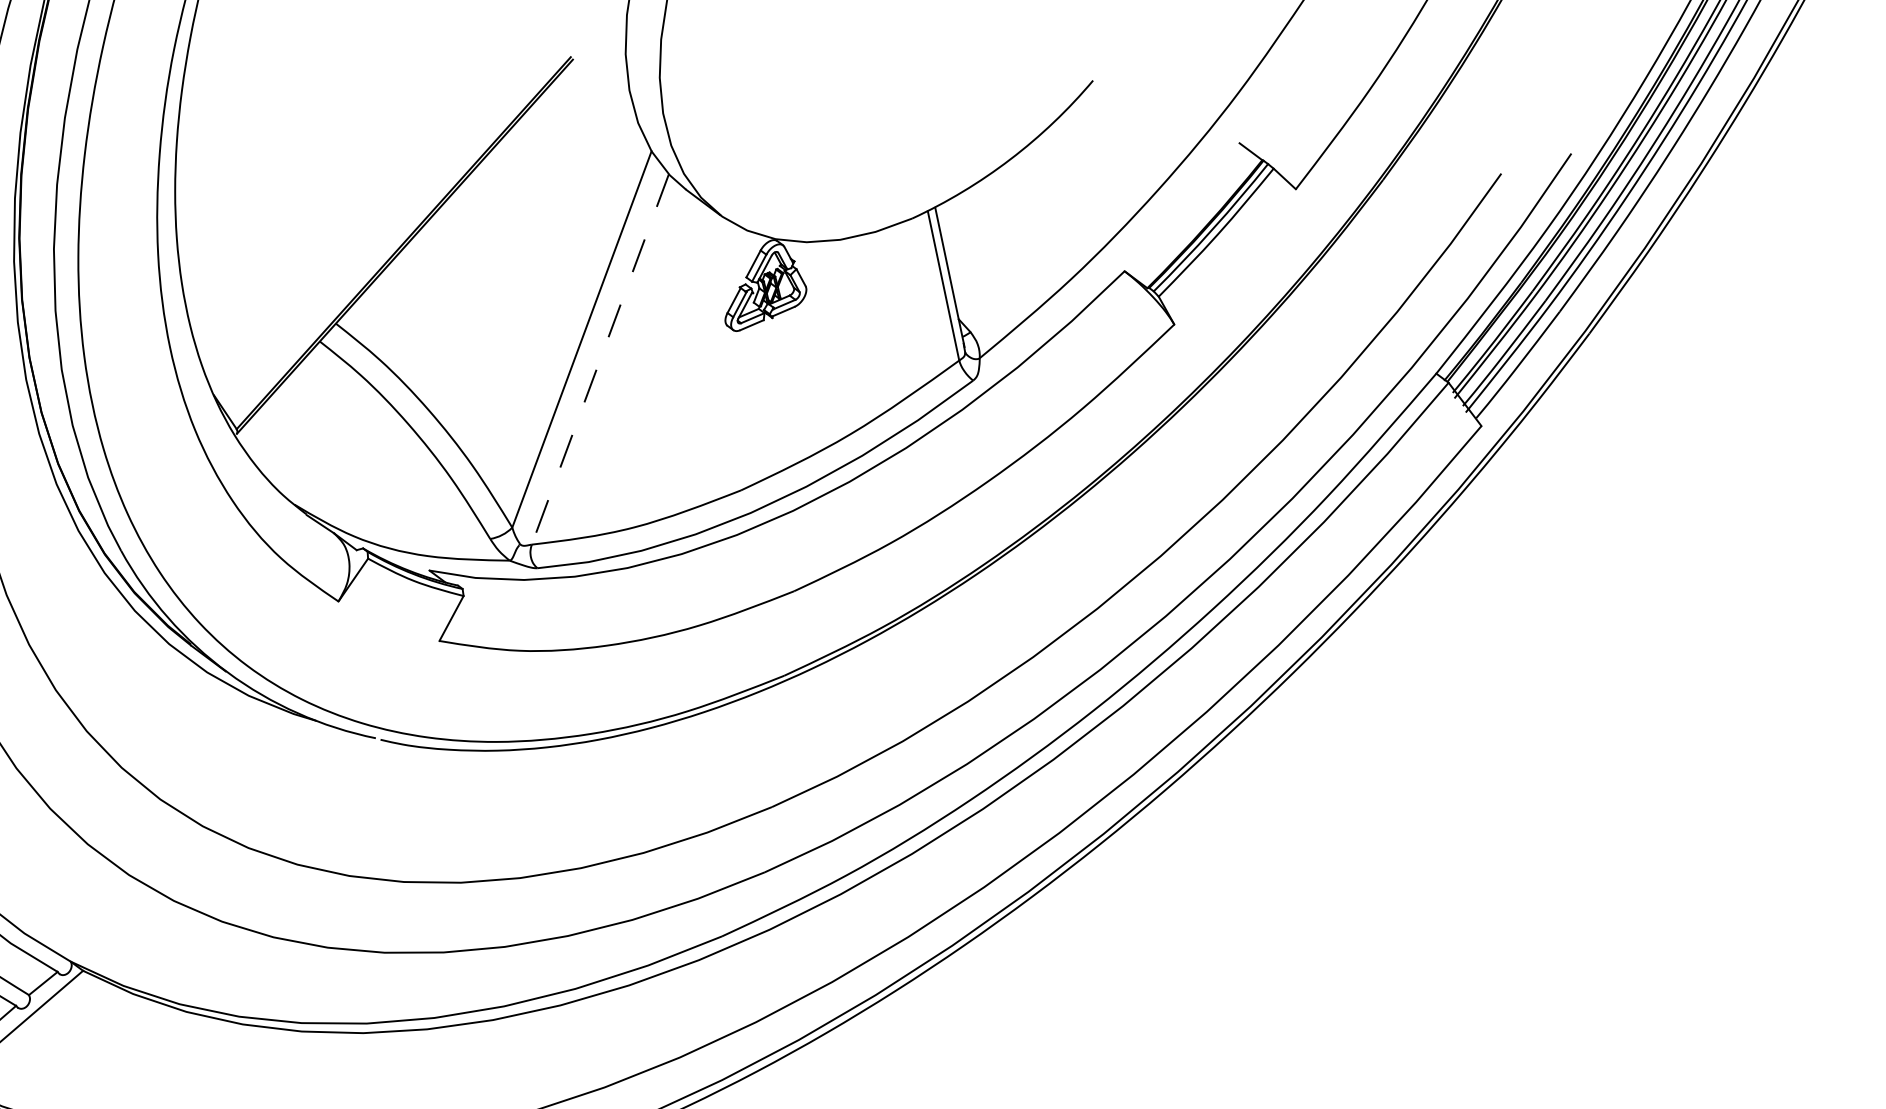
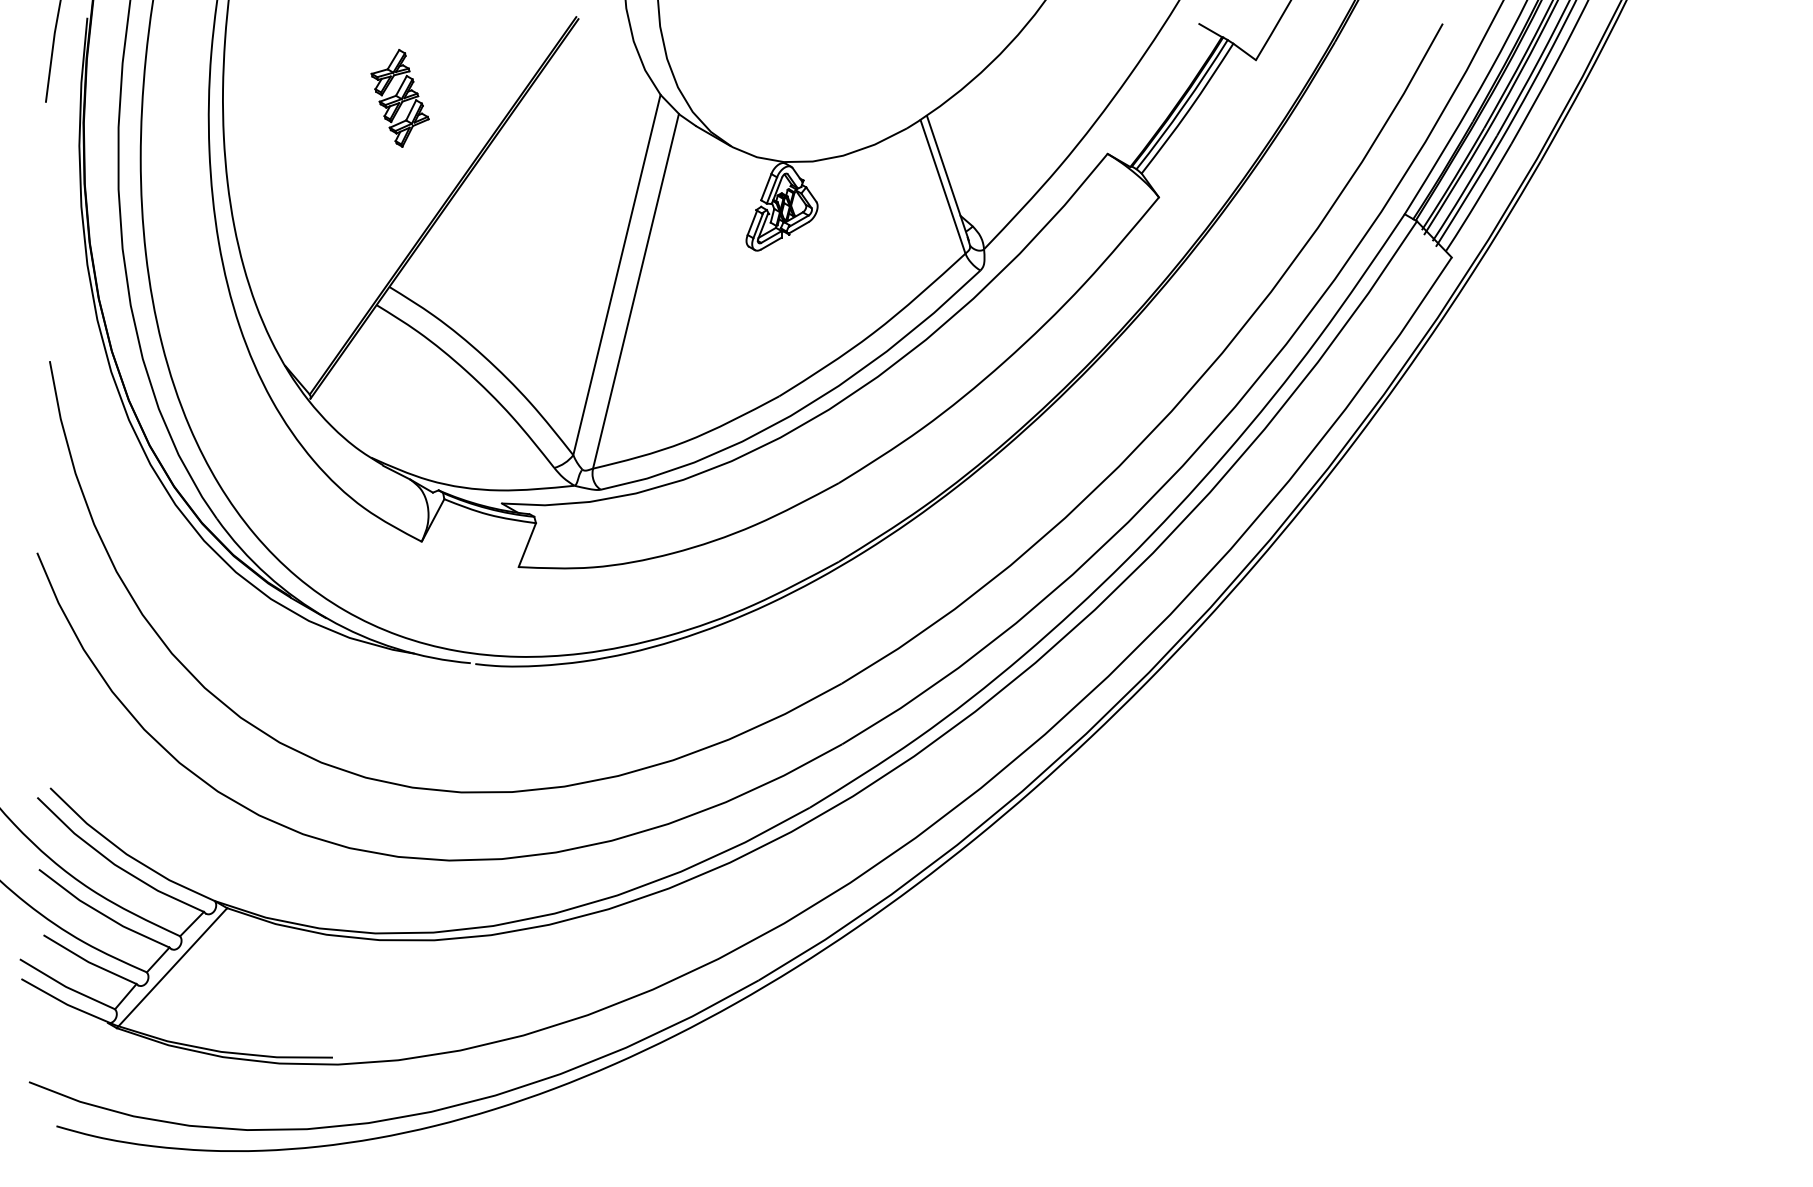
part: (370, 122) -> (399, 98), added
line: (599, 359) -> (635, 291), dashed -> solid

